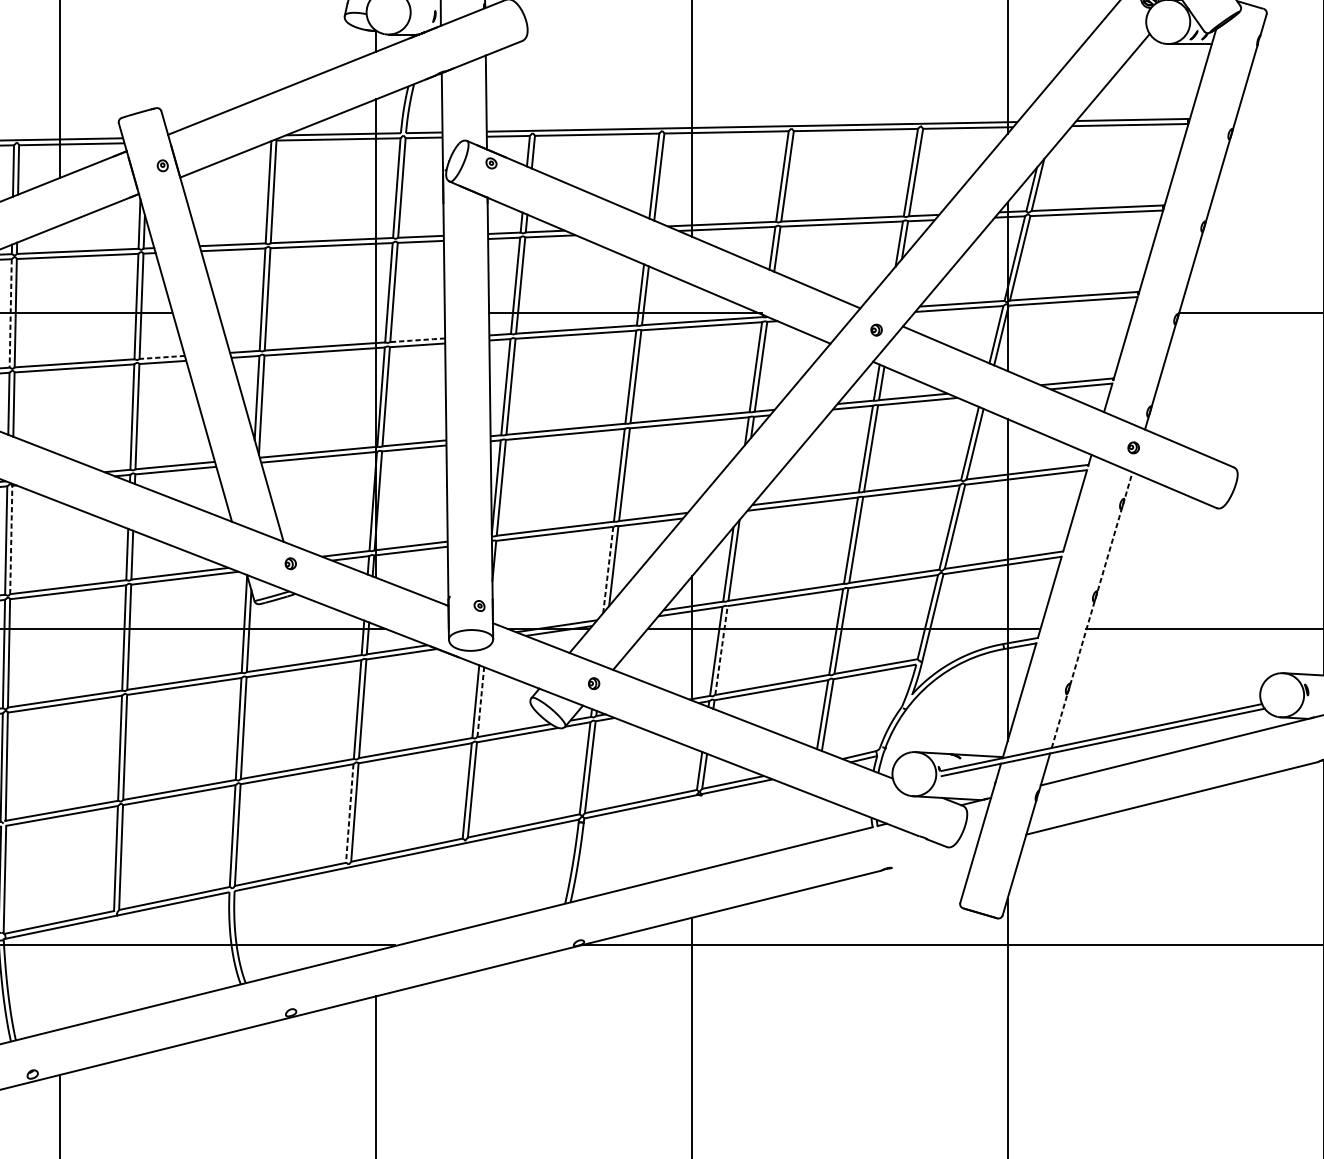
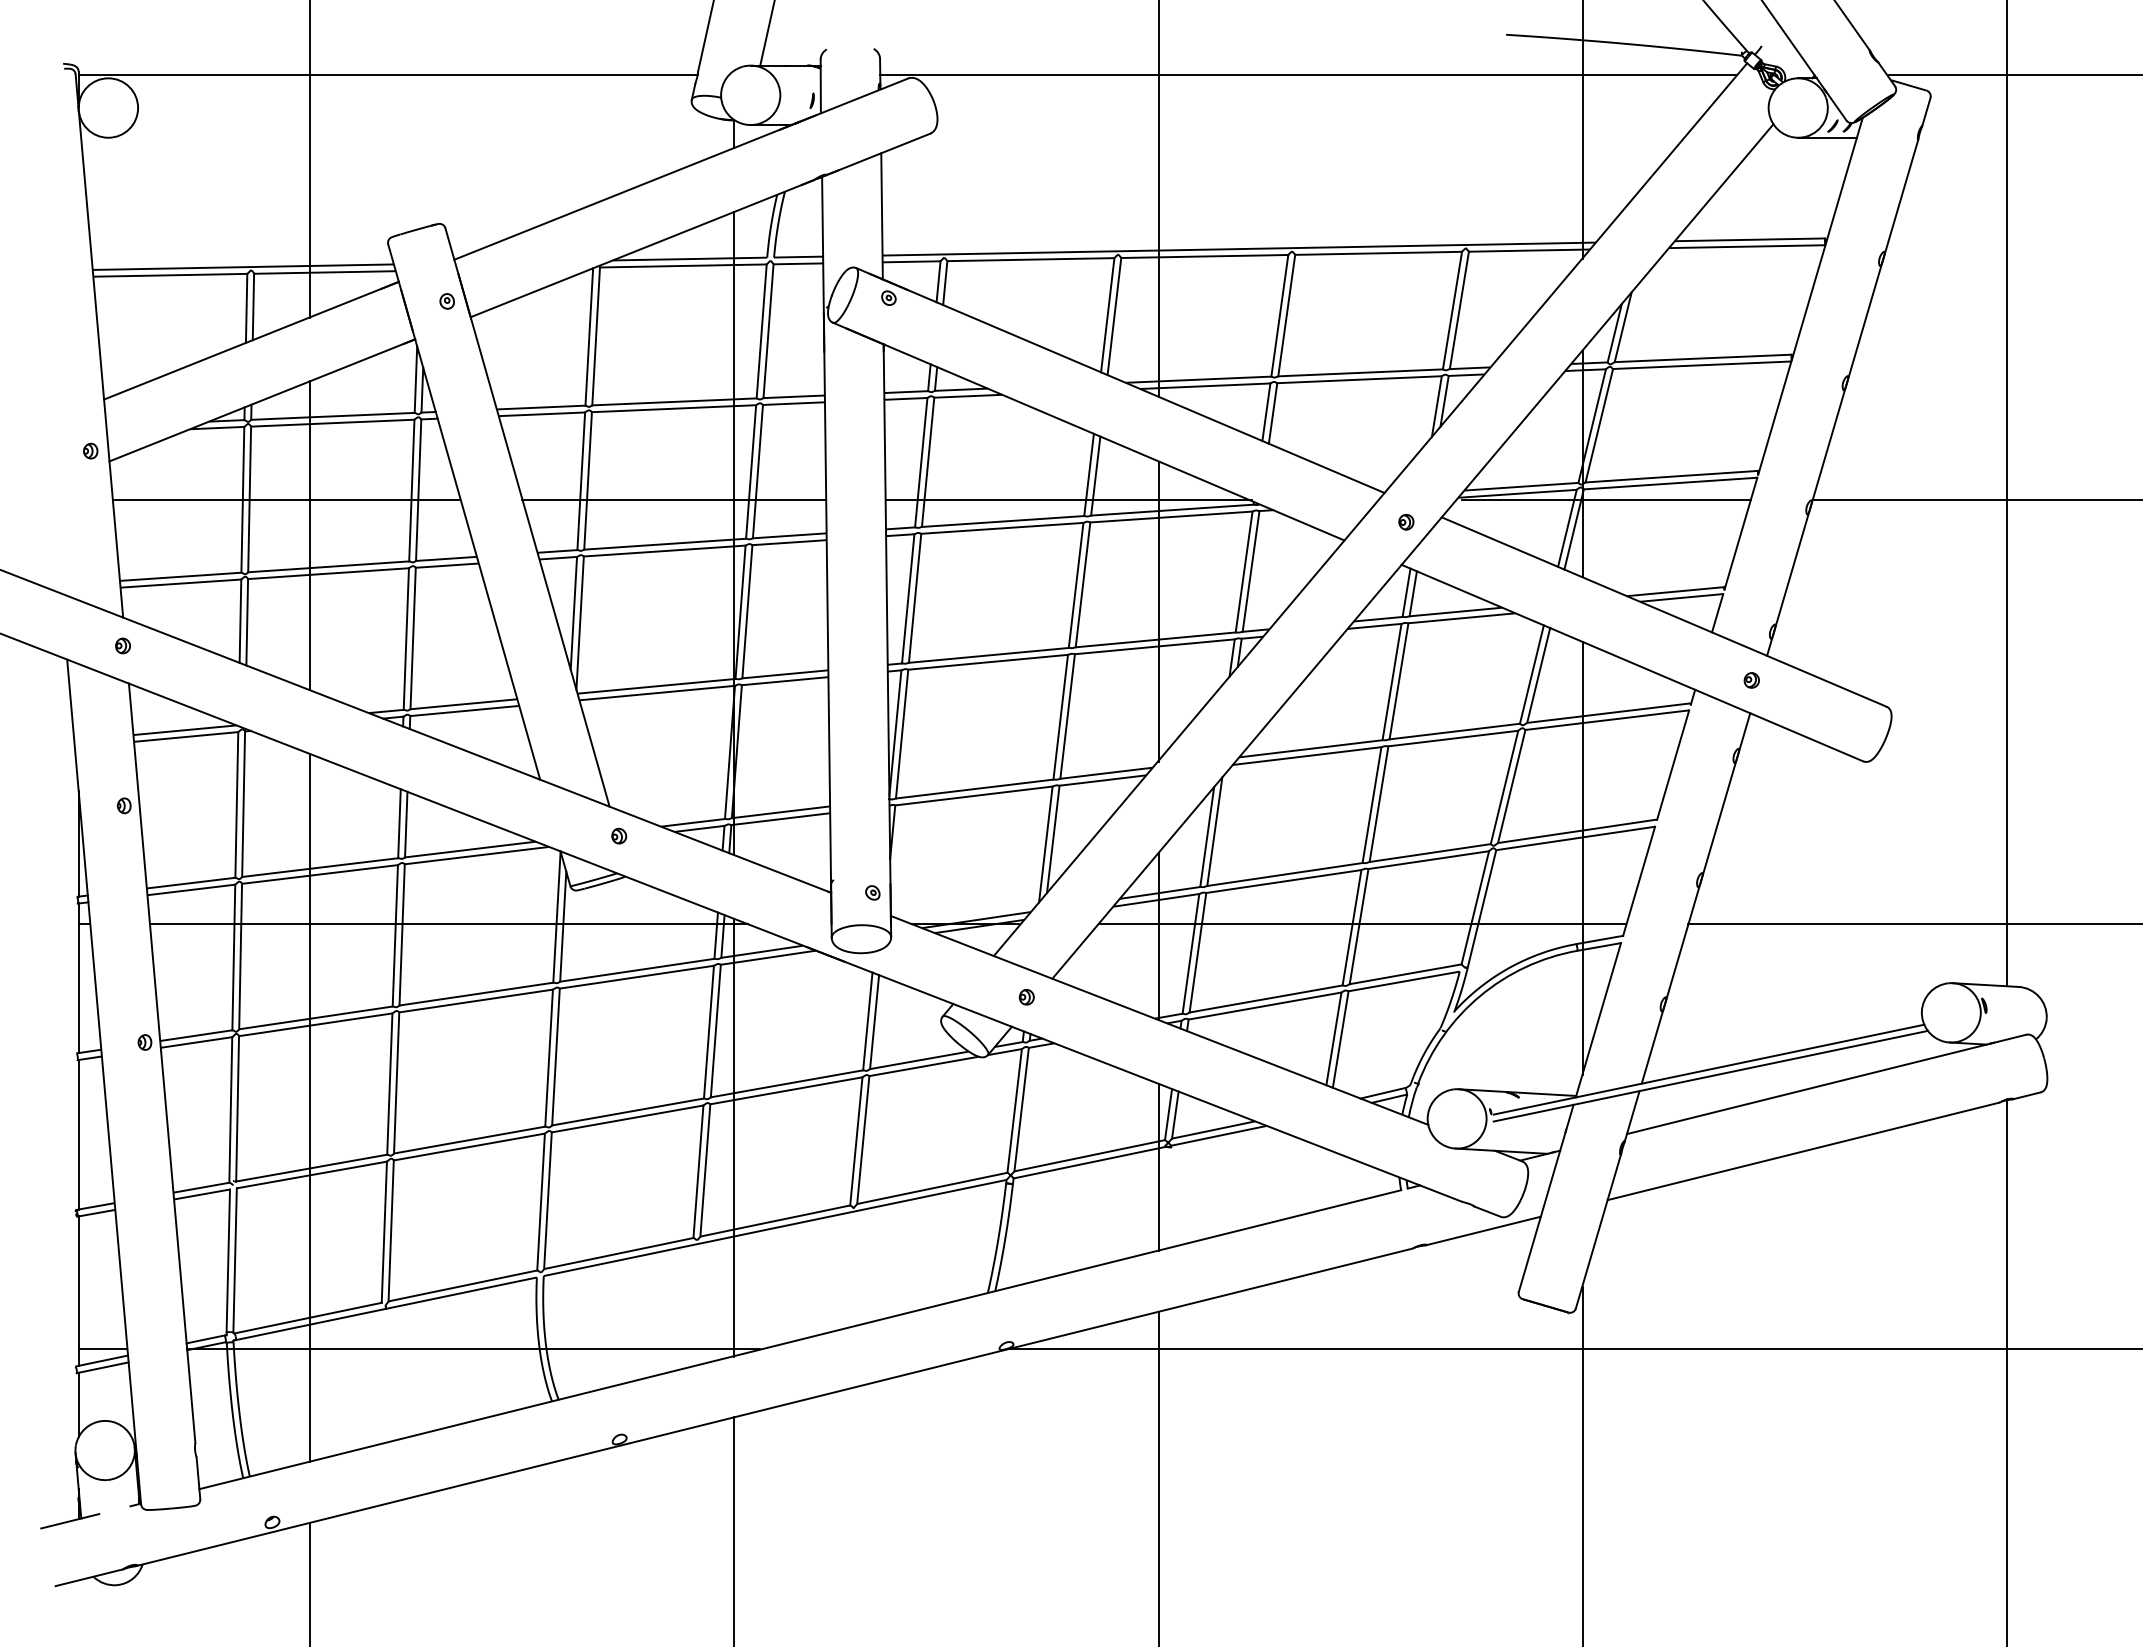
line: (10, 313) -> (242, 499), dashed -> solid
line: (331, 313) -> (674, 499), added
line: (1025, 313) -> (1606, 499), added
line: (60, 340) -> (309, 535), added
line: (417, 340) -> (789, 535), dashed -> solid
line: (162, 357) -> (446, 558), dashed -> solid
line: (692, 396) -> (1158, 611), added
line: (11, 540) -> (243, 804), dashed -> solid
line: (608, 569) -> (1045, 844), dashed -> solid
line: (1092, 609) -> (1696, 897), dashed -> solid
line: (721, 650) -> (1198, 952), dashed -> solid
line: (480, 701) -> (874, 1021), dashed -> solid
line: (60, 765) -> (309, 1107), added
line: (376, 788) -> (734, 1137), added
line: (692, 809) -> (1158, 1166), added
line: (349, 814) -> (698, 1172), dashed -> solid
line: (933, 857) -> (1483, 1230), added

